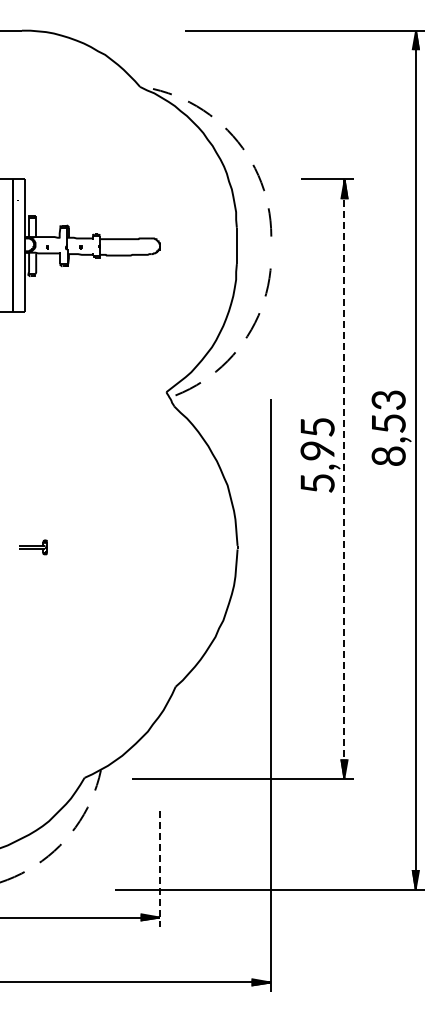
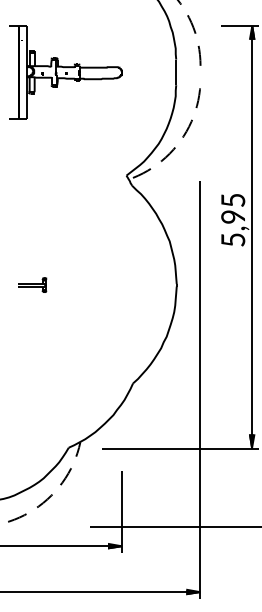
line: (344, 479) -> (252, 237), dashed -> solid
part: (33, 547) -> (32, 285), size x1.43
line: (160, 869) -> (122, 512), dashed -> solid

